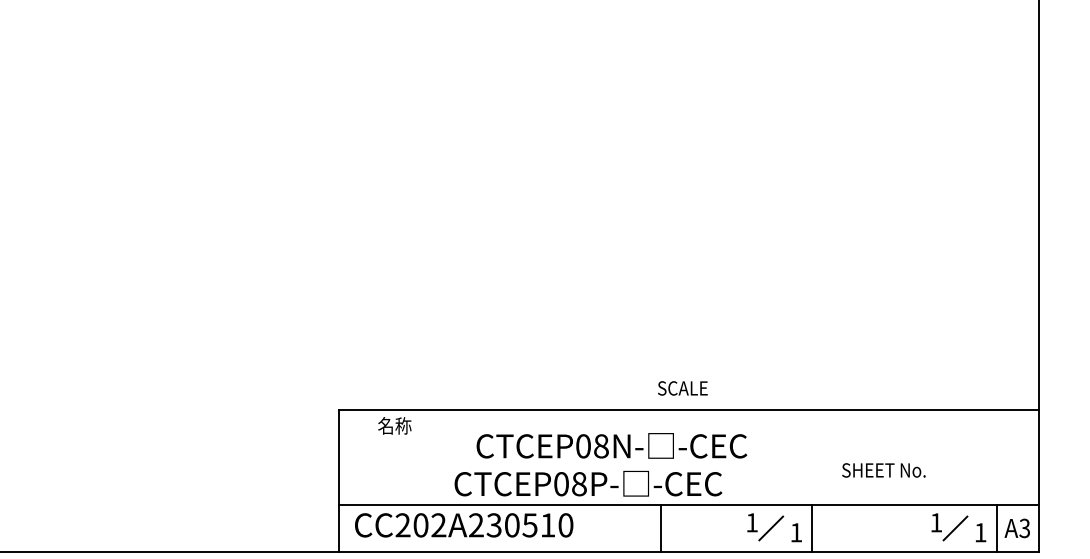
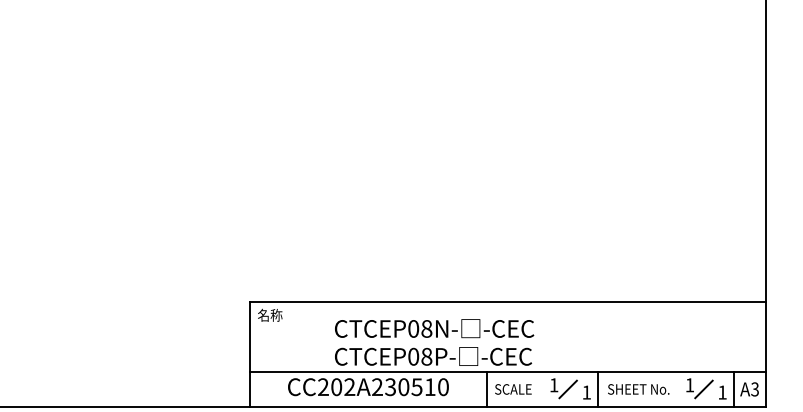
text: (682, 388) -> (513, 389), moved
text: (394, 425) -> (269, 315), moved
text: (611, 445) -> (434, 328), moved
text: (883, 470) -> (638, 389), moved
text: (464, 525) -> (368, 387), moved

